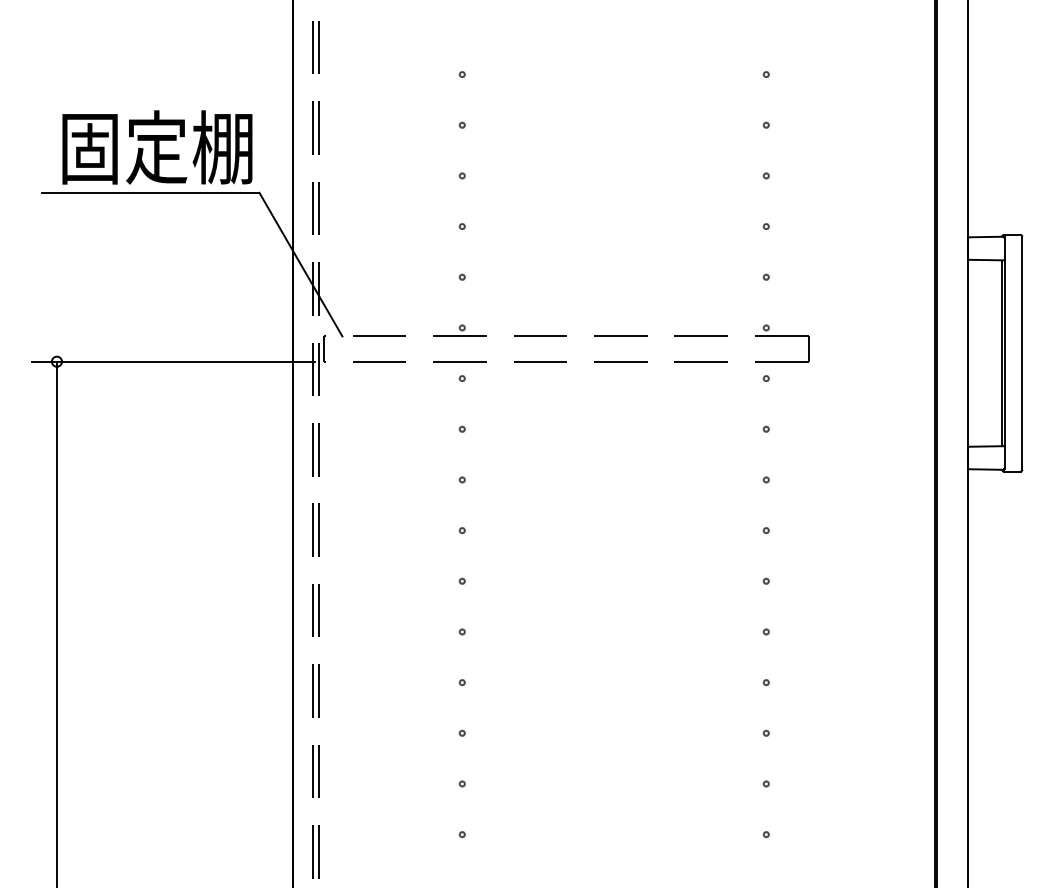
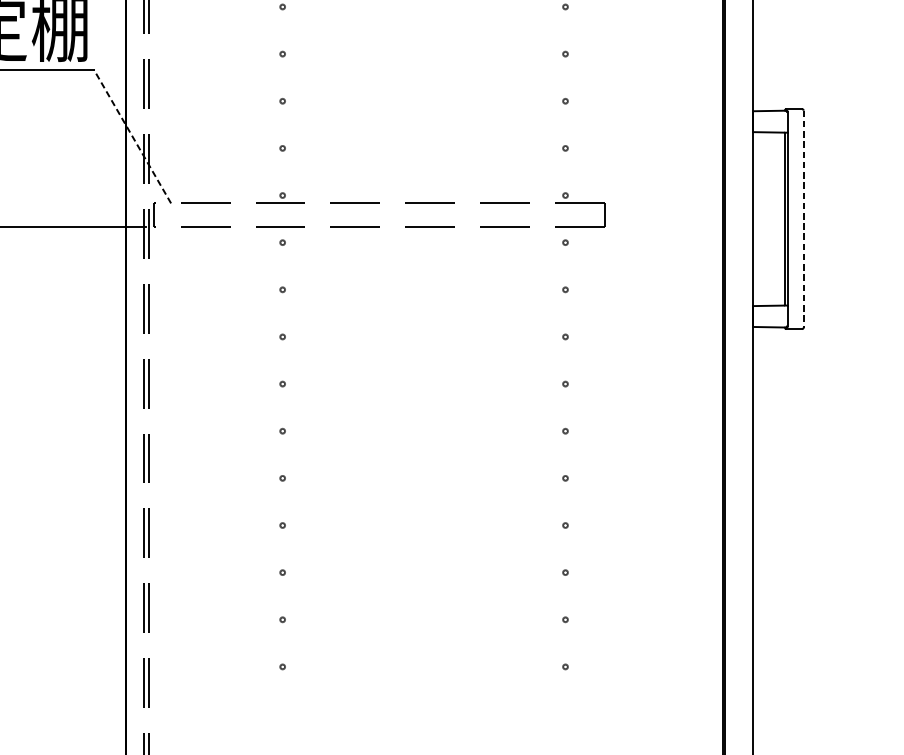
line: (300, 264) -> (132, 136), solid -> dashed
line: (1022, 353) -> (803, 219), solid -> dashed

